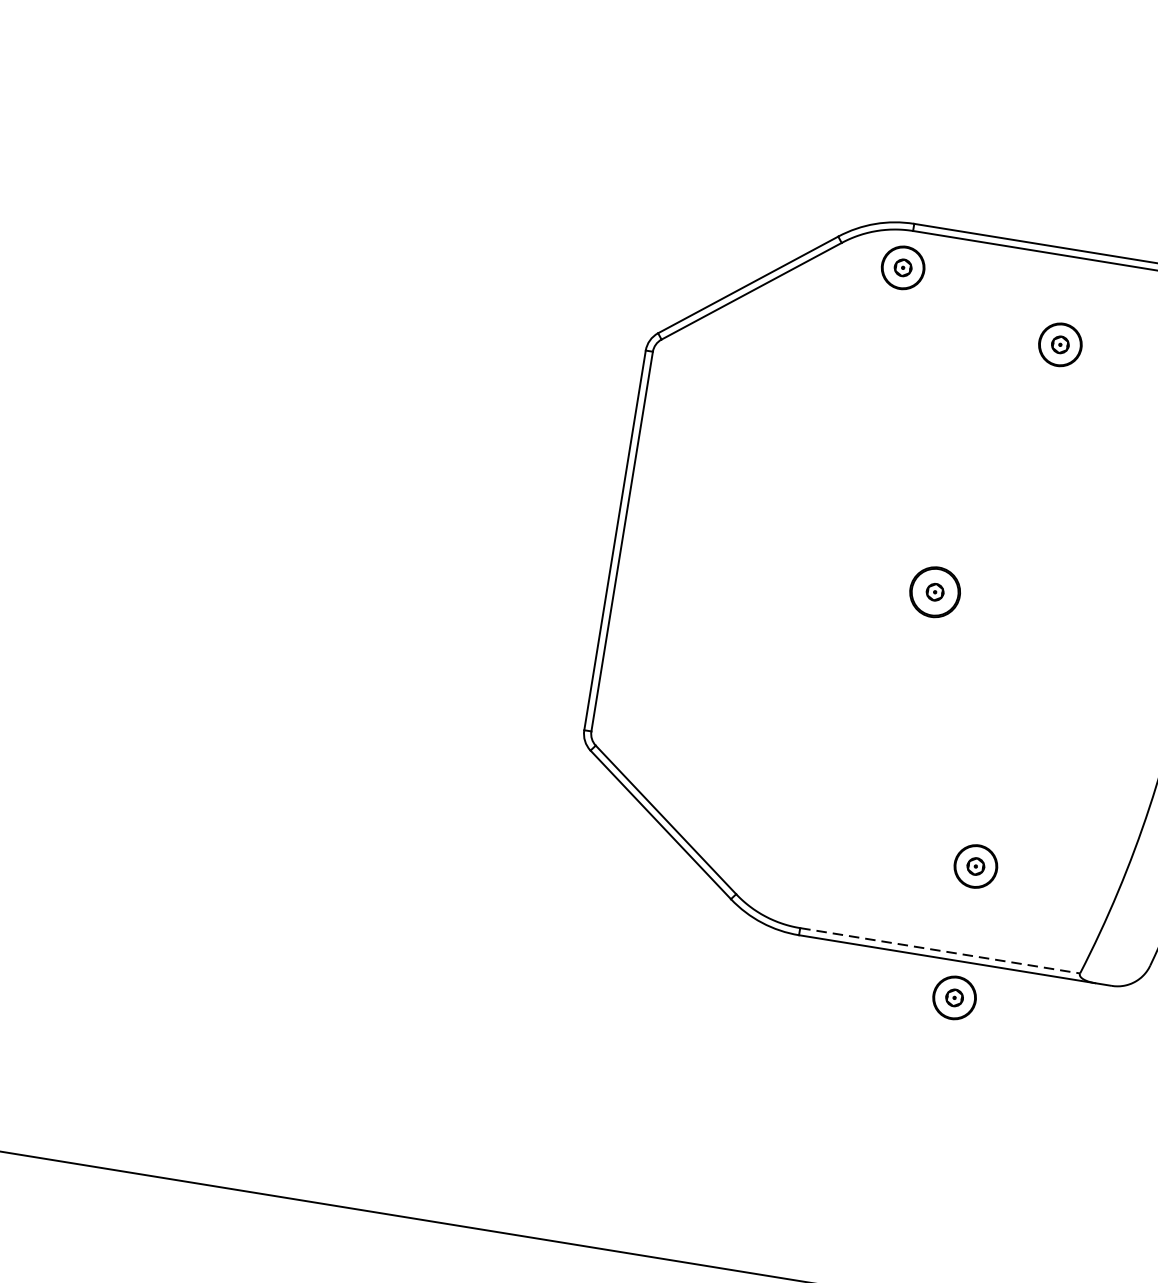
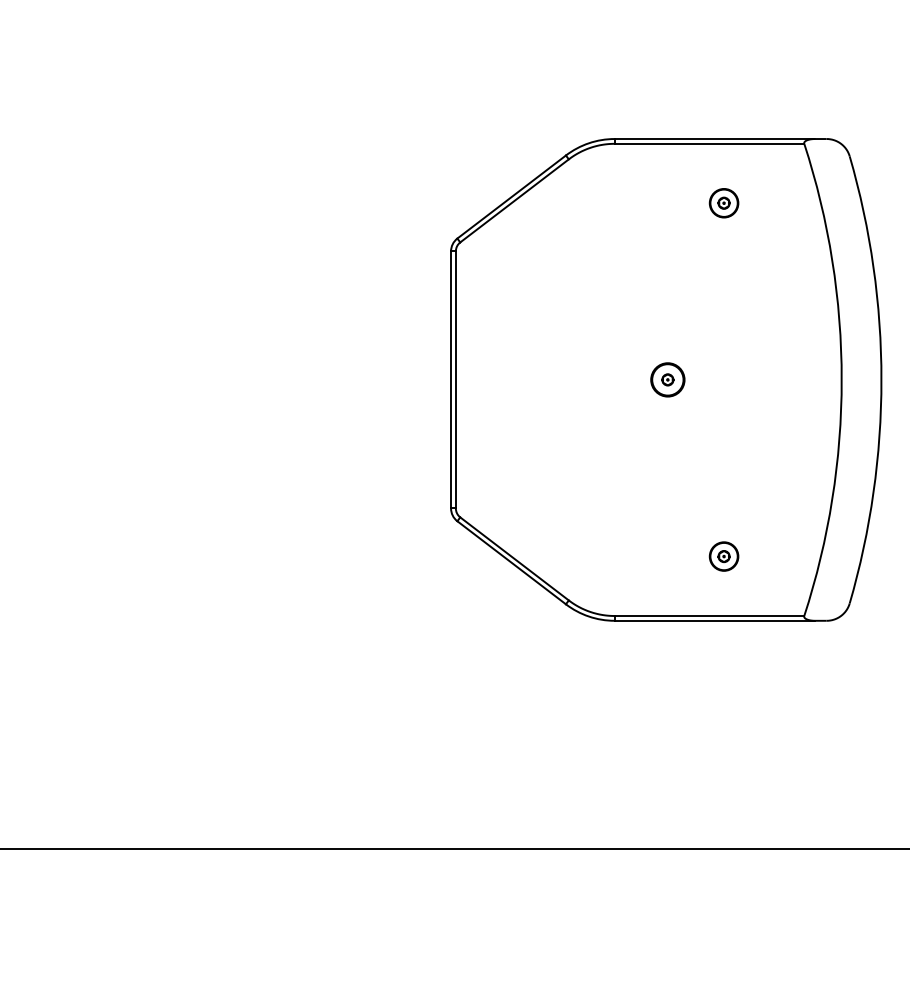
part: (902, 268) -> (611, 169), removed
line: (940, 950) -> (709, 615), dashed -> solid
part: (953, 997) -> (723, 645), removed

